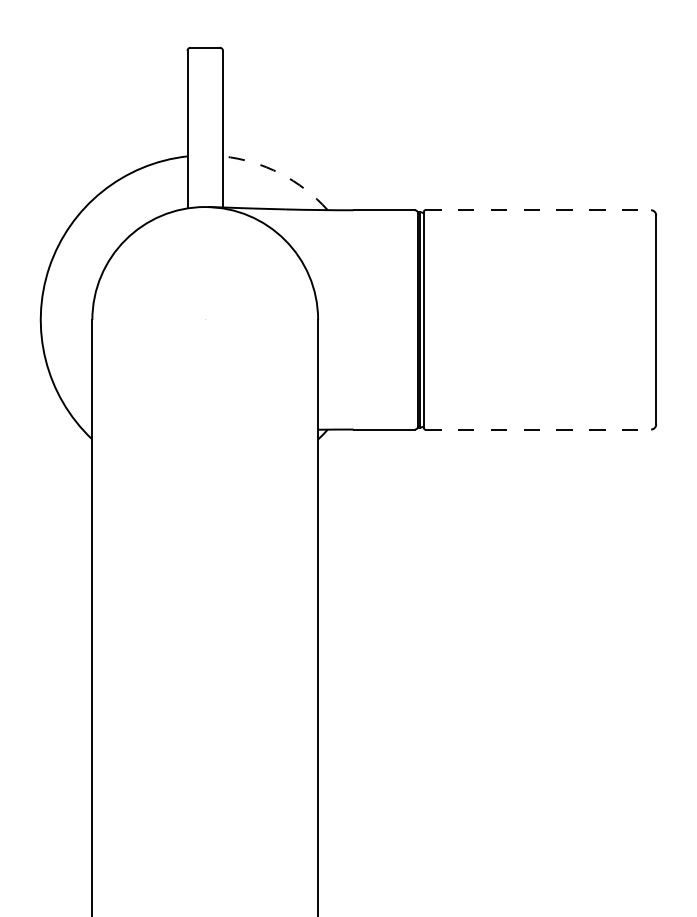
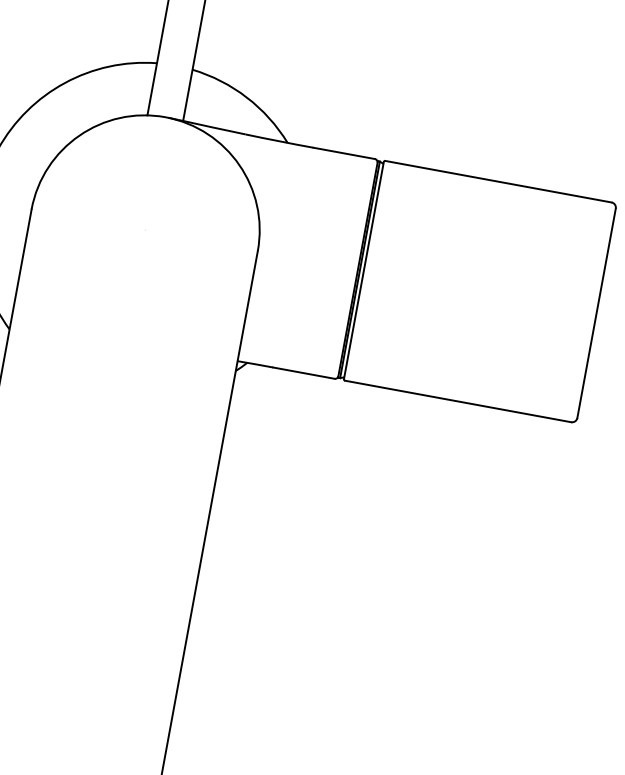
arc: (280, 173) -> (247, 97), dashed -> solid
line: (538, 210) -> (498, 182), dashed -> solid
line: (538, 429) -> (458, 401), dashed -> solid

